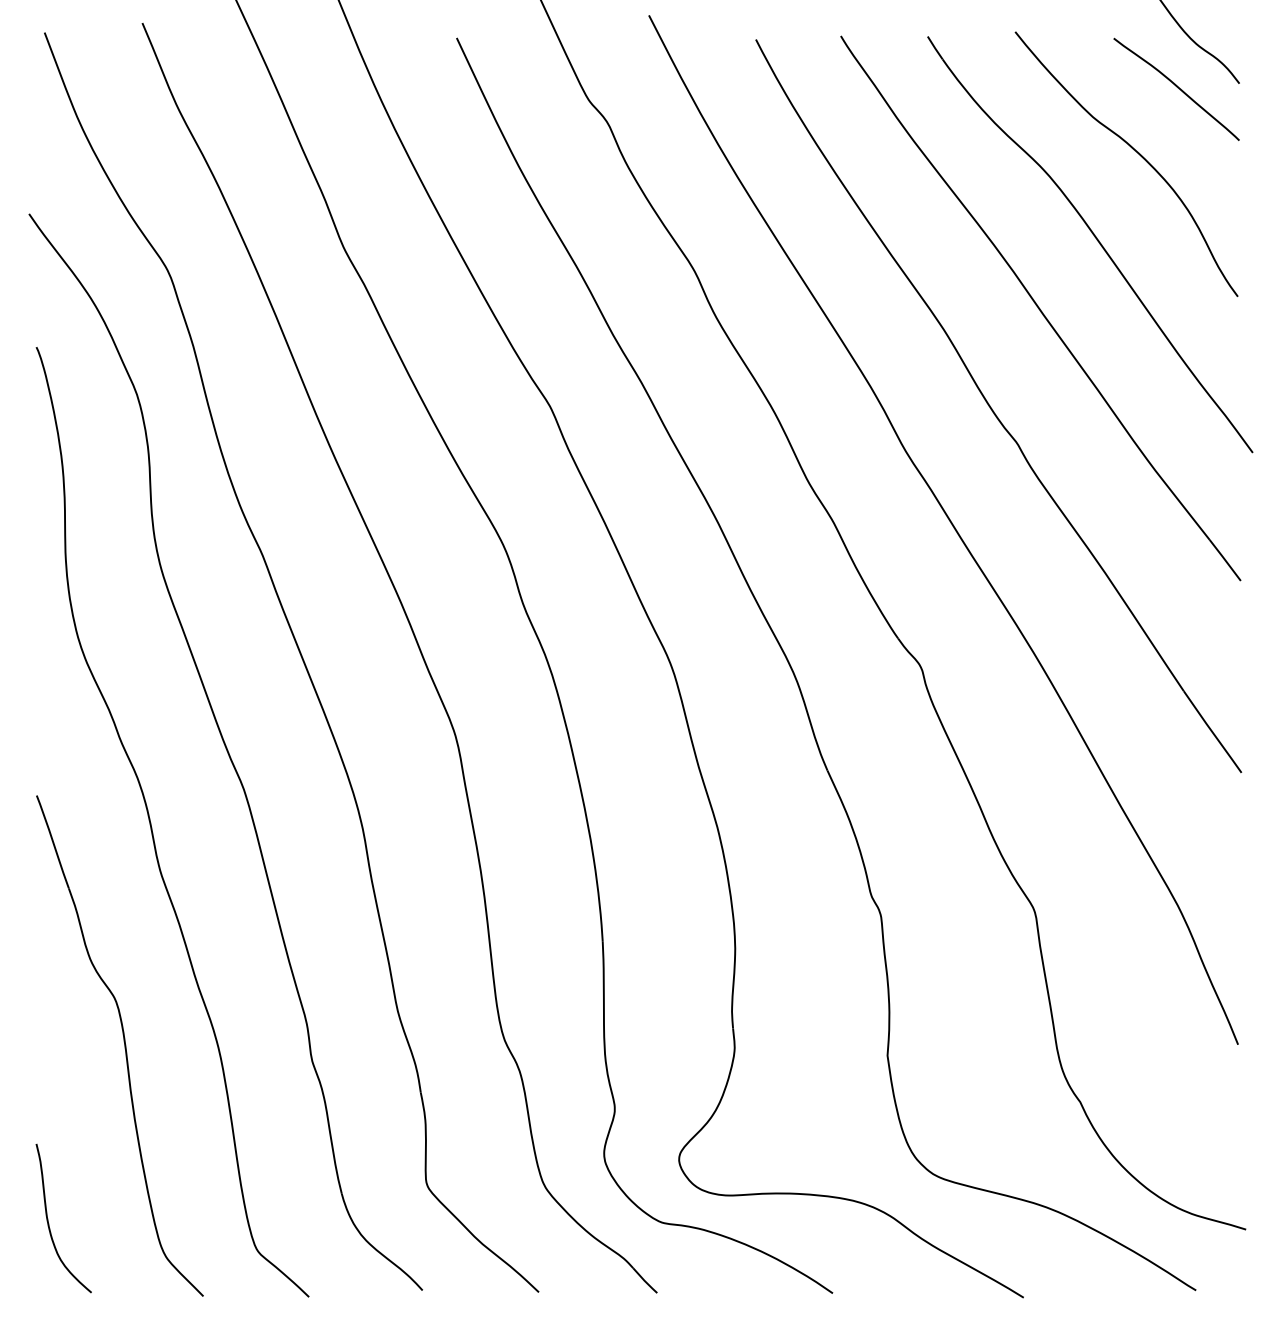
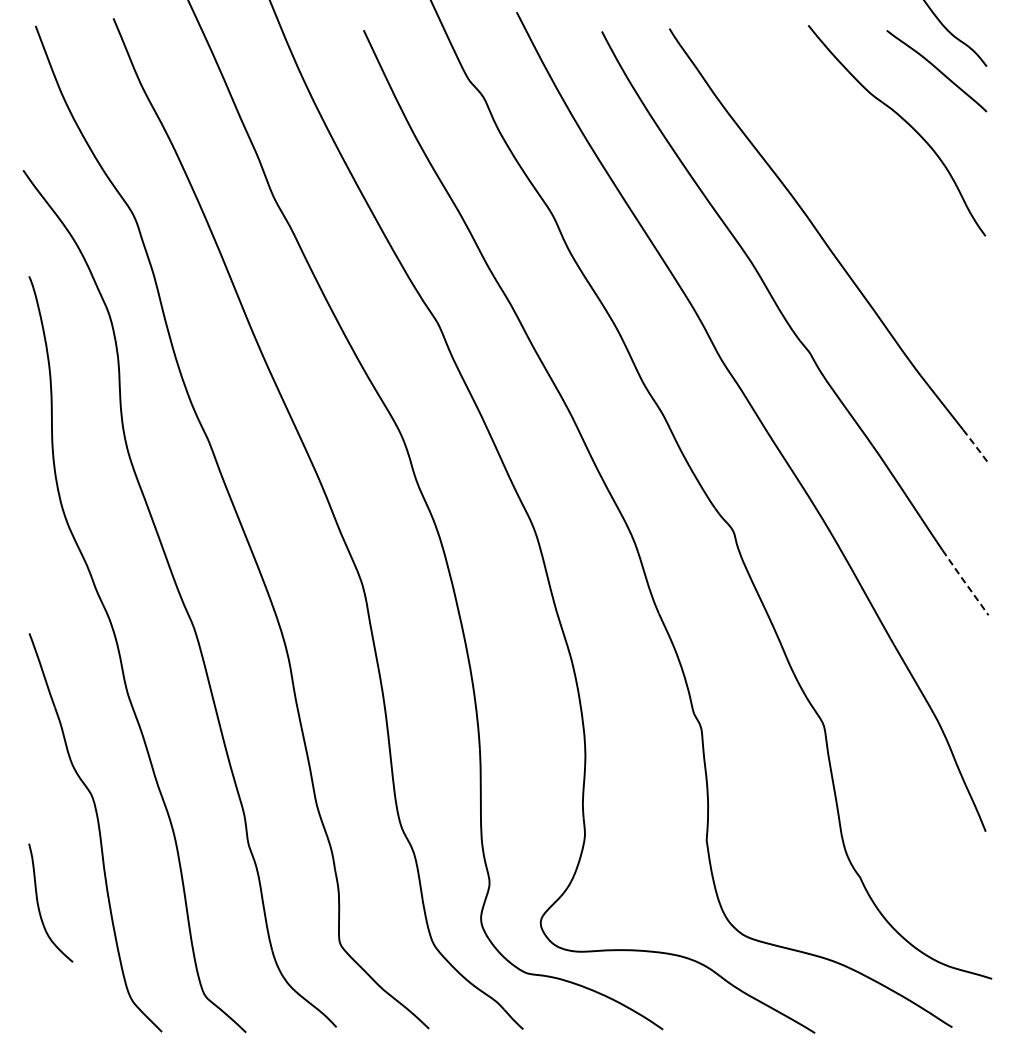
part: (1097, 241) -> (873, 192), removed
line: (1225, 560) -> (975, 446), solid -> dashed
line: (1212, 732) -> (965, 583), solid -> dashed
curve: (49, 1221) -> (39, 905), moved

